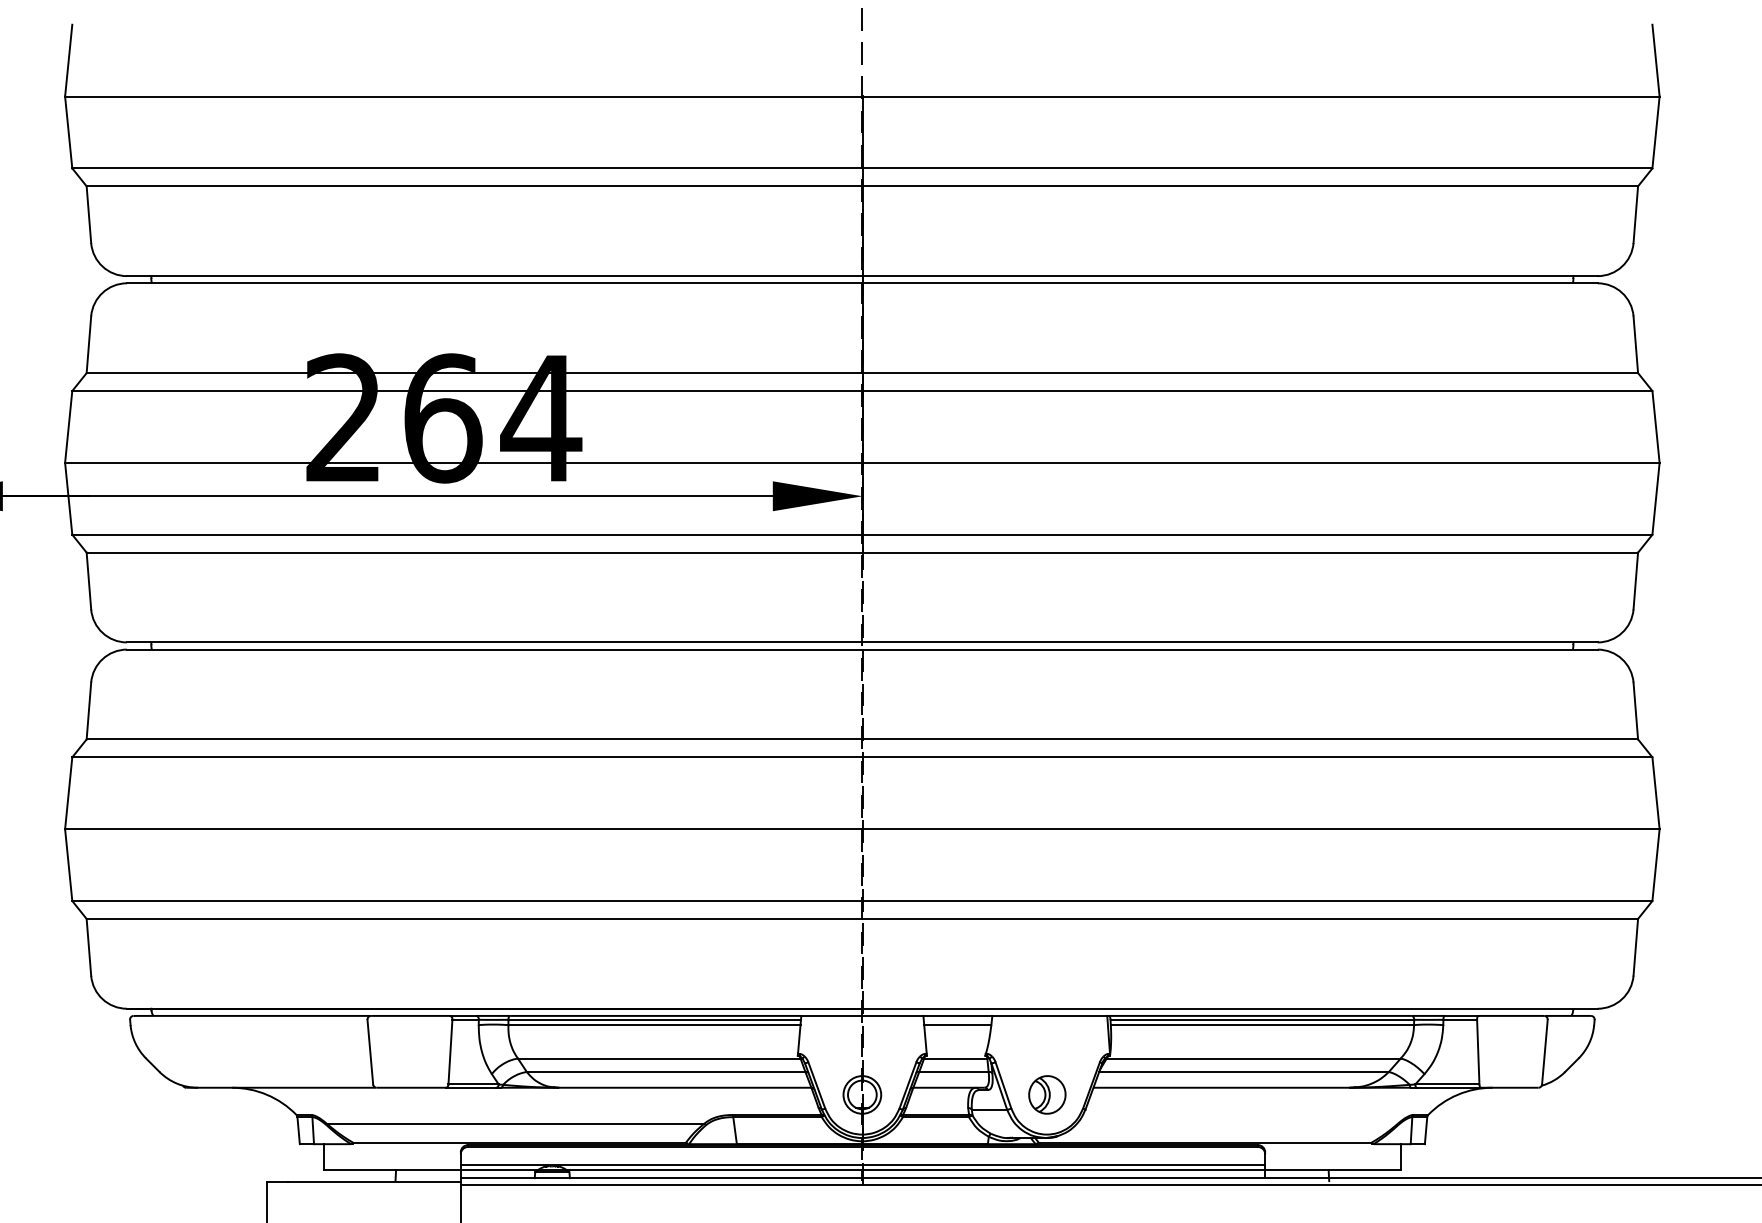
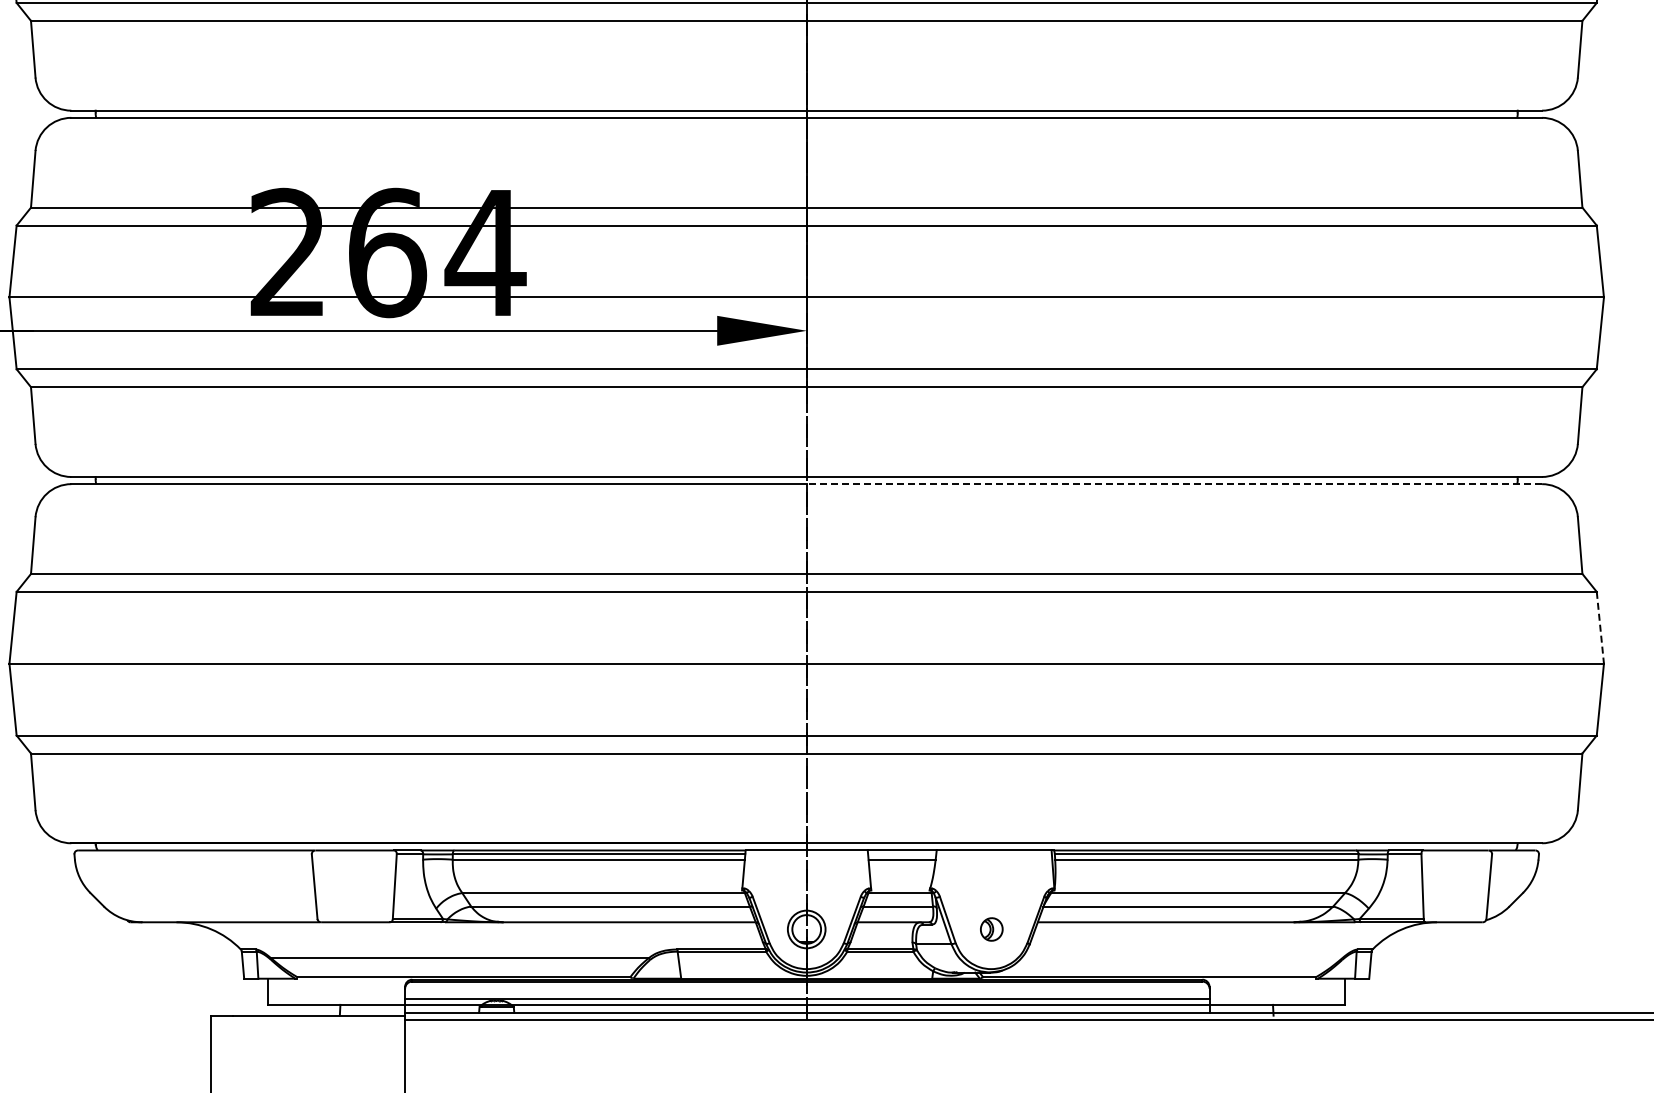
line: (1230, 649) -> (1174, 484), solid -> dashed
line: (1656, 793) -> (1600, 628), solid -> dashed
part: (1047, 1094) -> (991, 929), size x0.6

